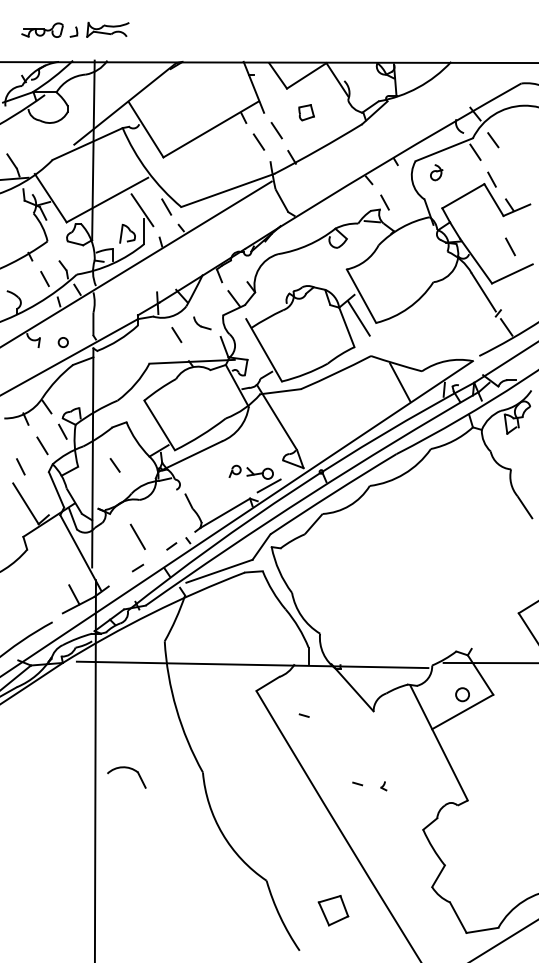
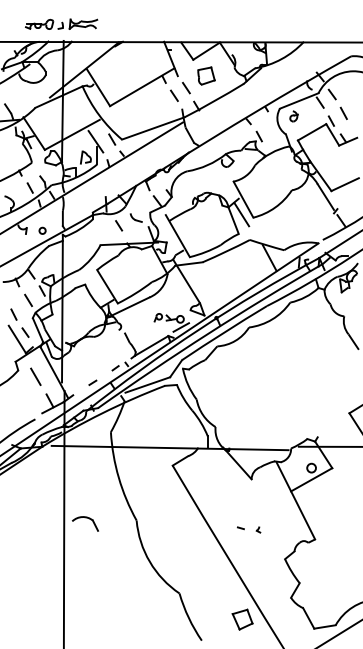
part: (75, 28) -> (61, 23), moved
part: (306, 111) -> (206, 75), size x1.67
line: (509, 245) -> (343, 112), moved
line: (115, 465) -> (25, 332), moved
line: (137, 536) -> (35, 376), moved
line: (303, 716) -> (204, 482), removed
part: (333, 910) -> (242, 619), moved

